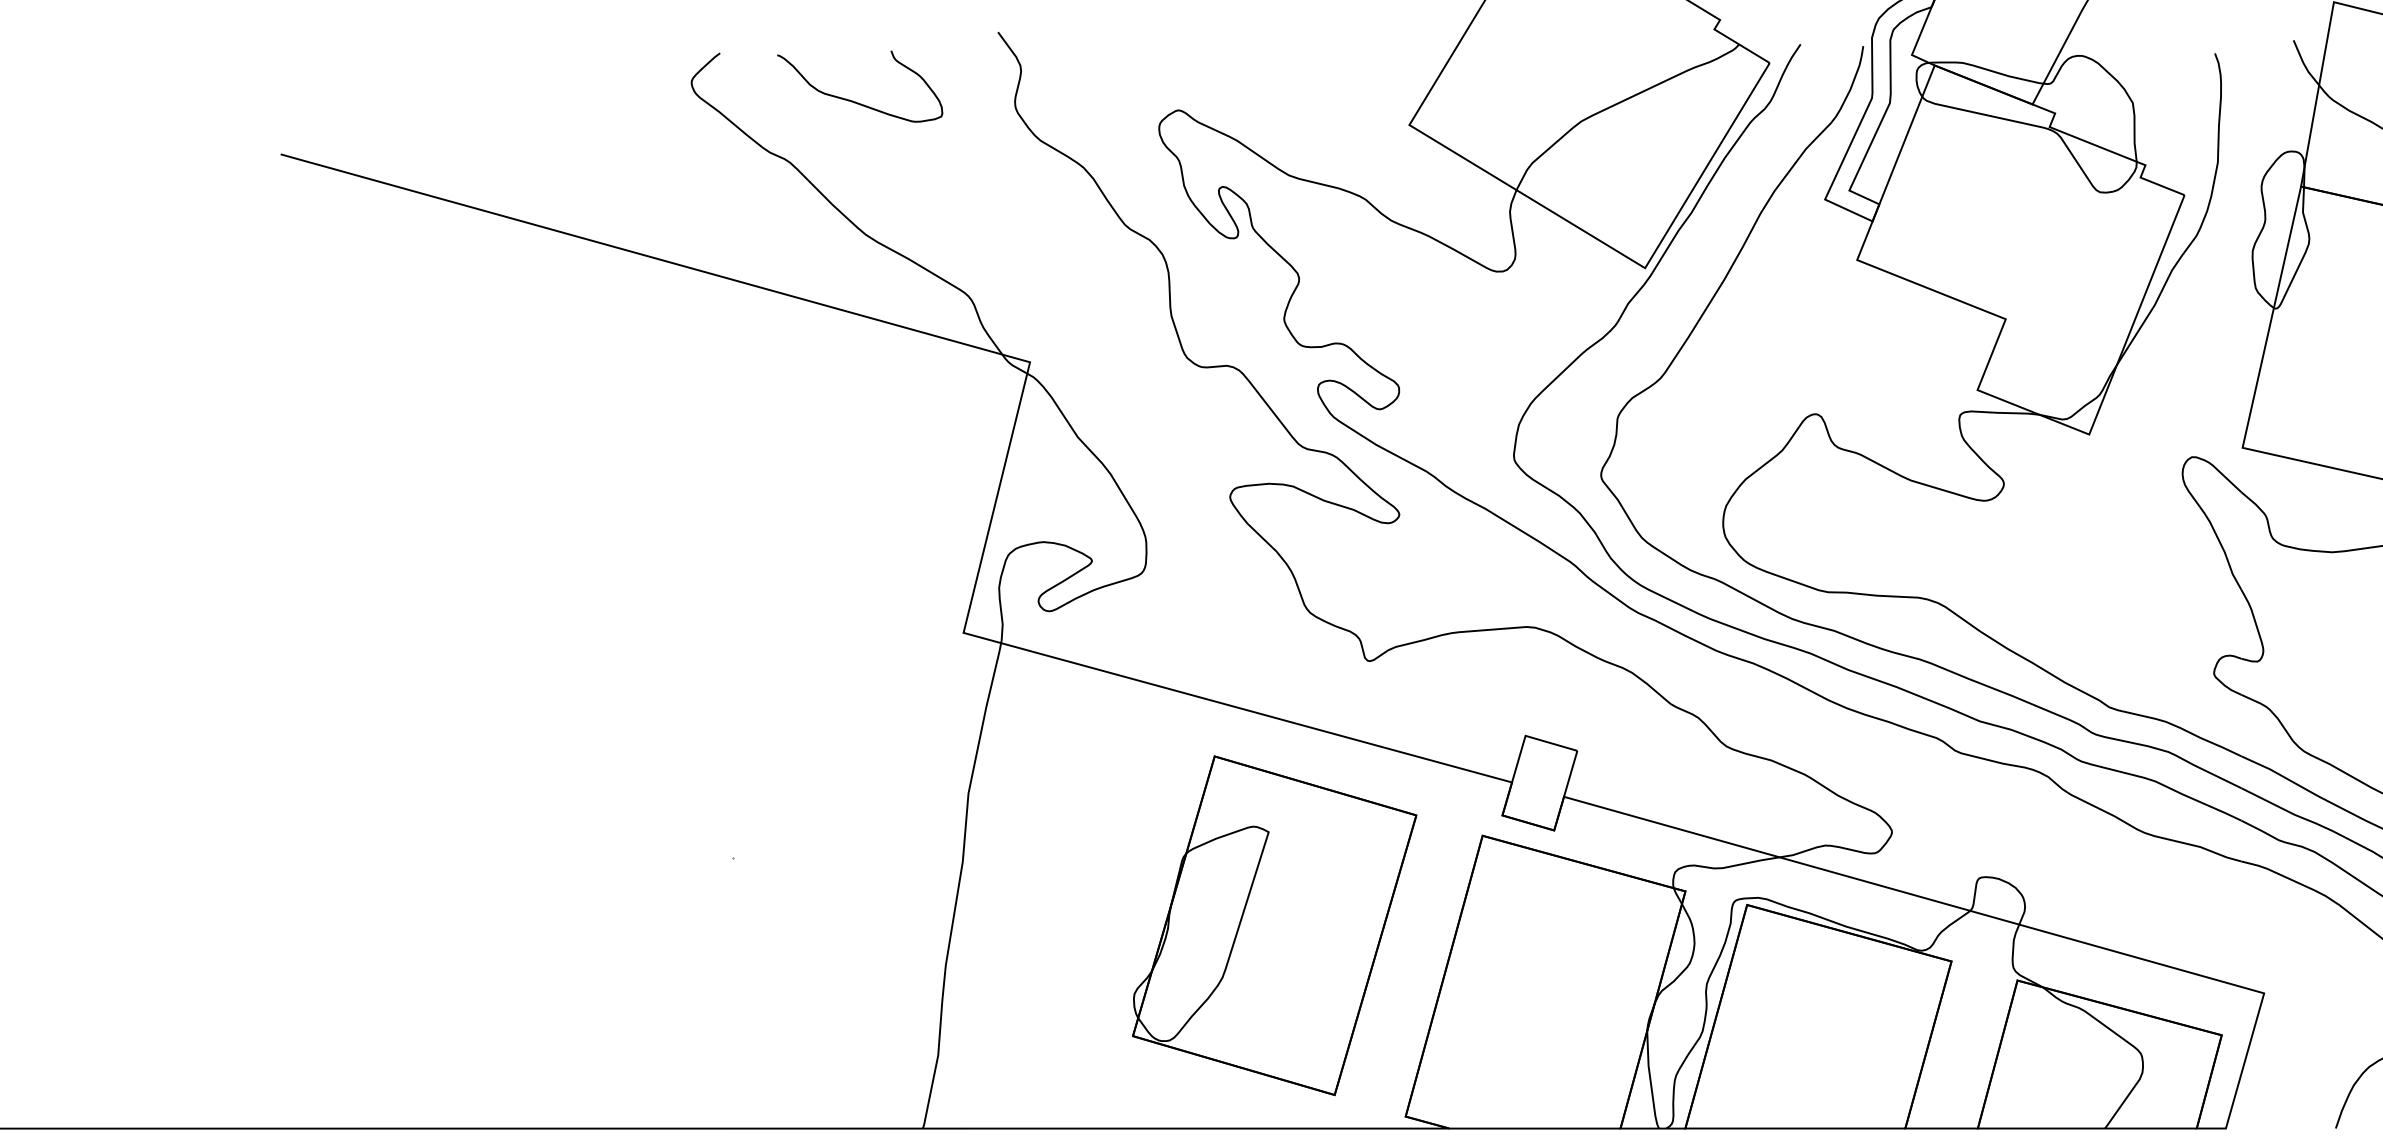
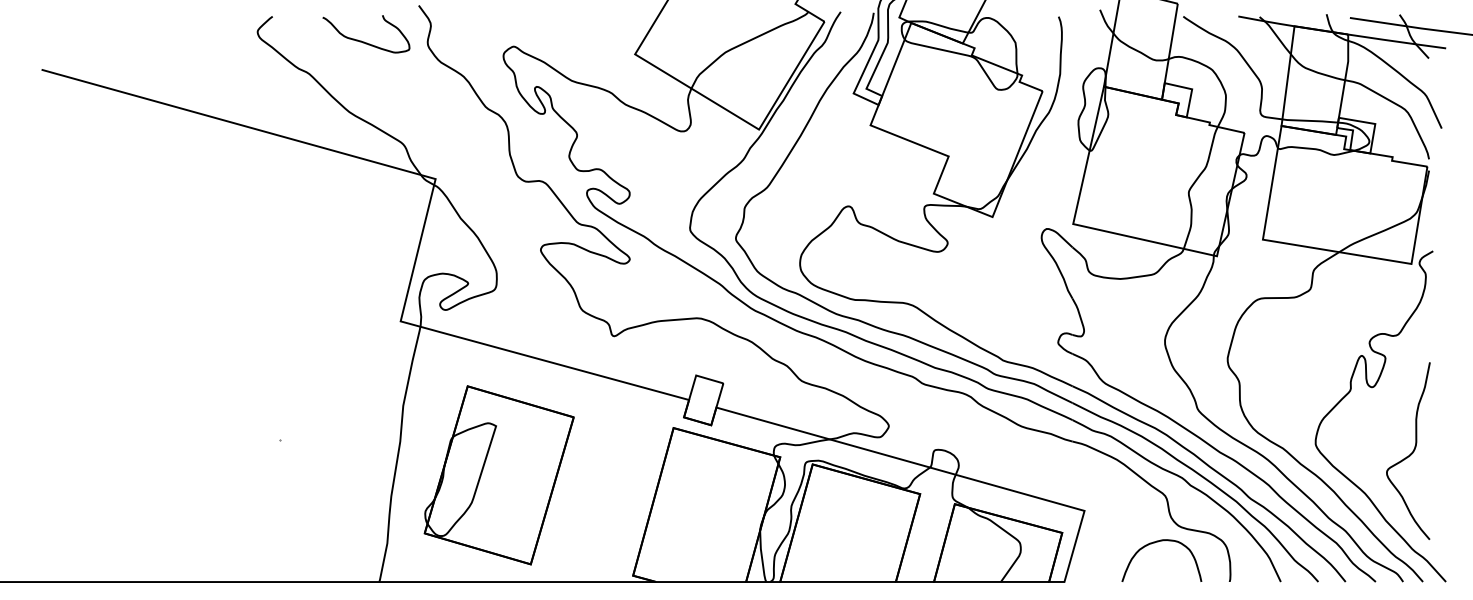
curve: (856, 100) -> (364, 41), moved
part: (1273, 926) -> (498, 475), moved

